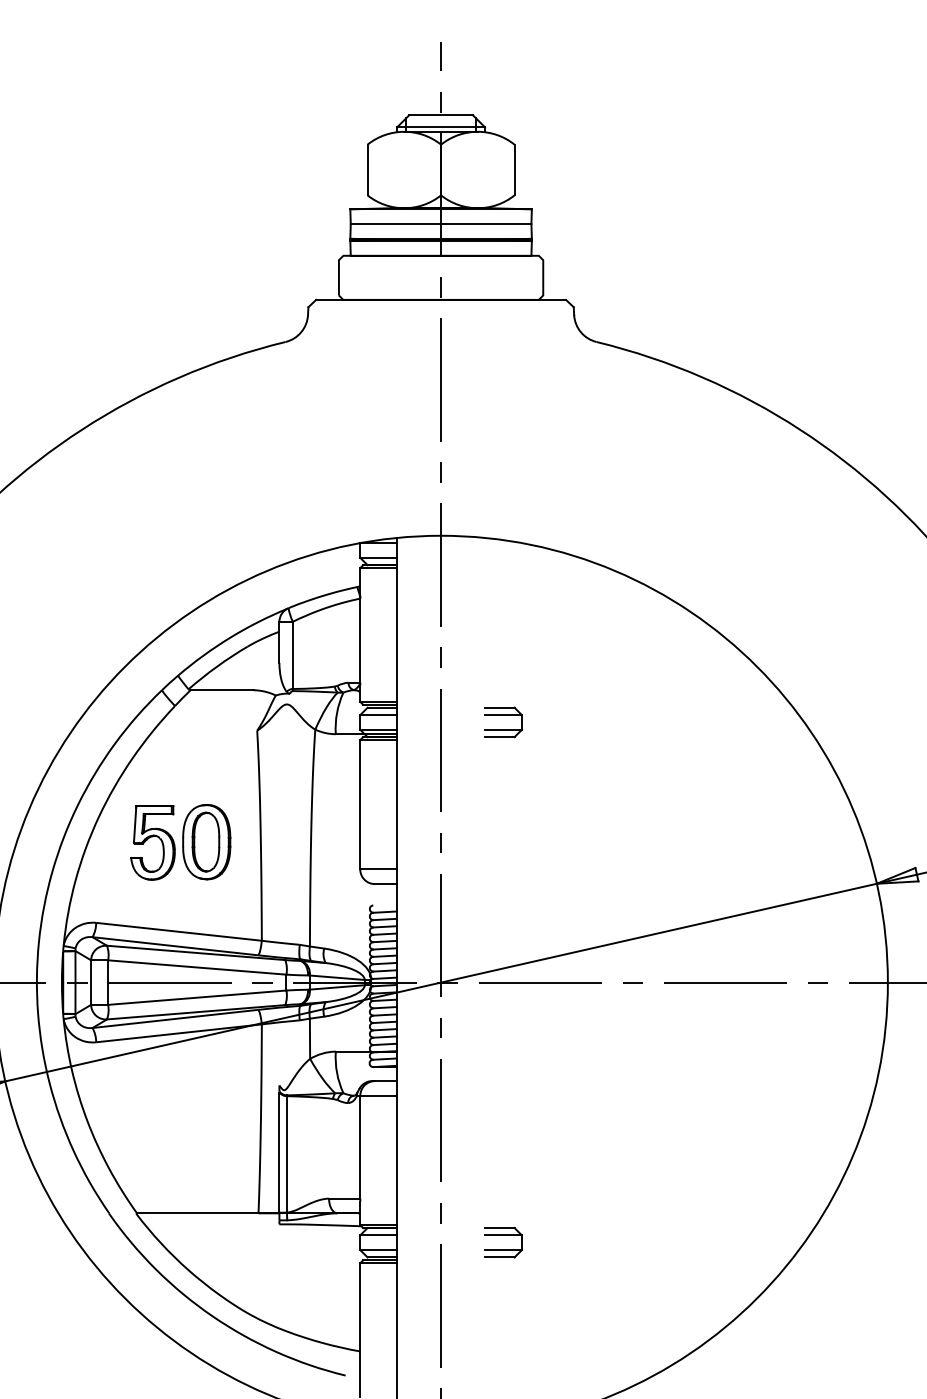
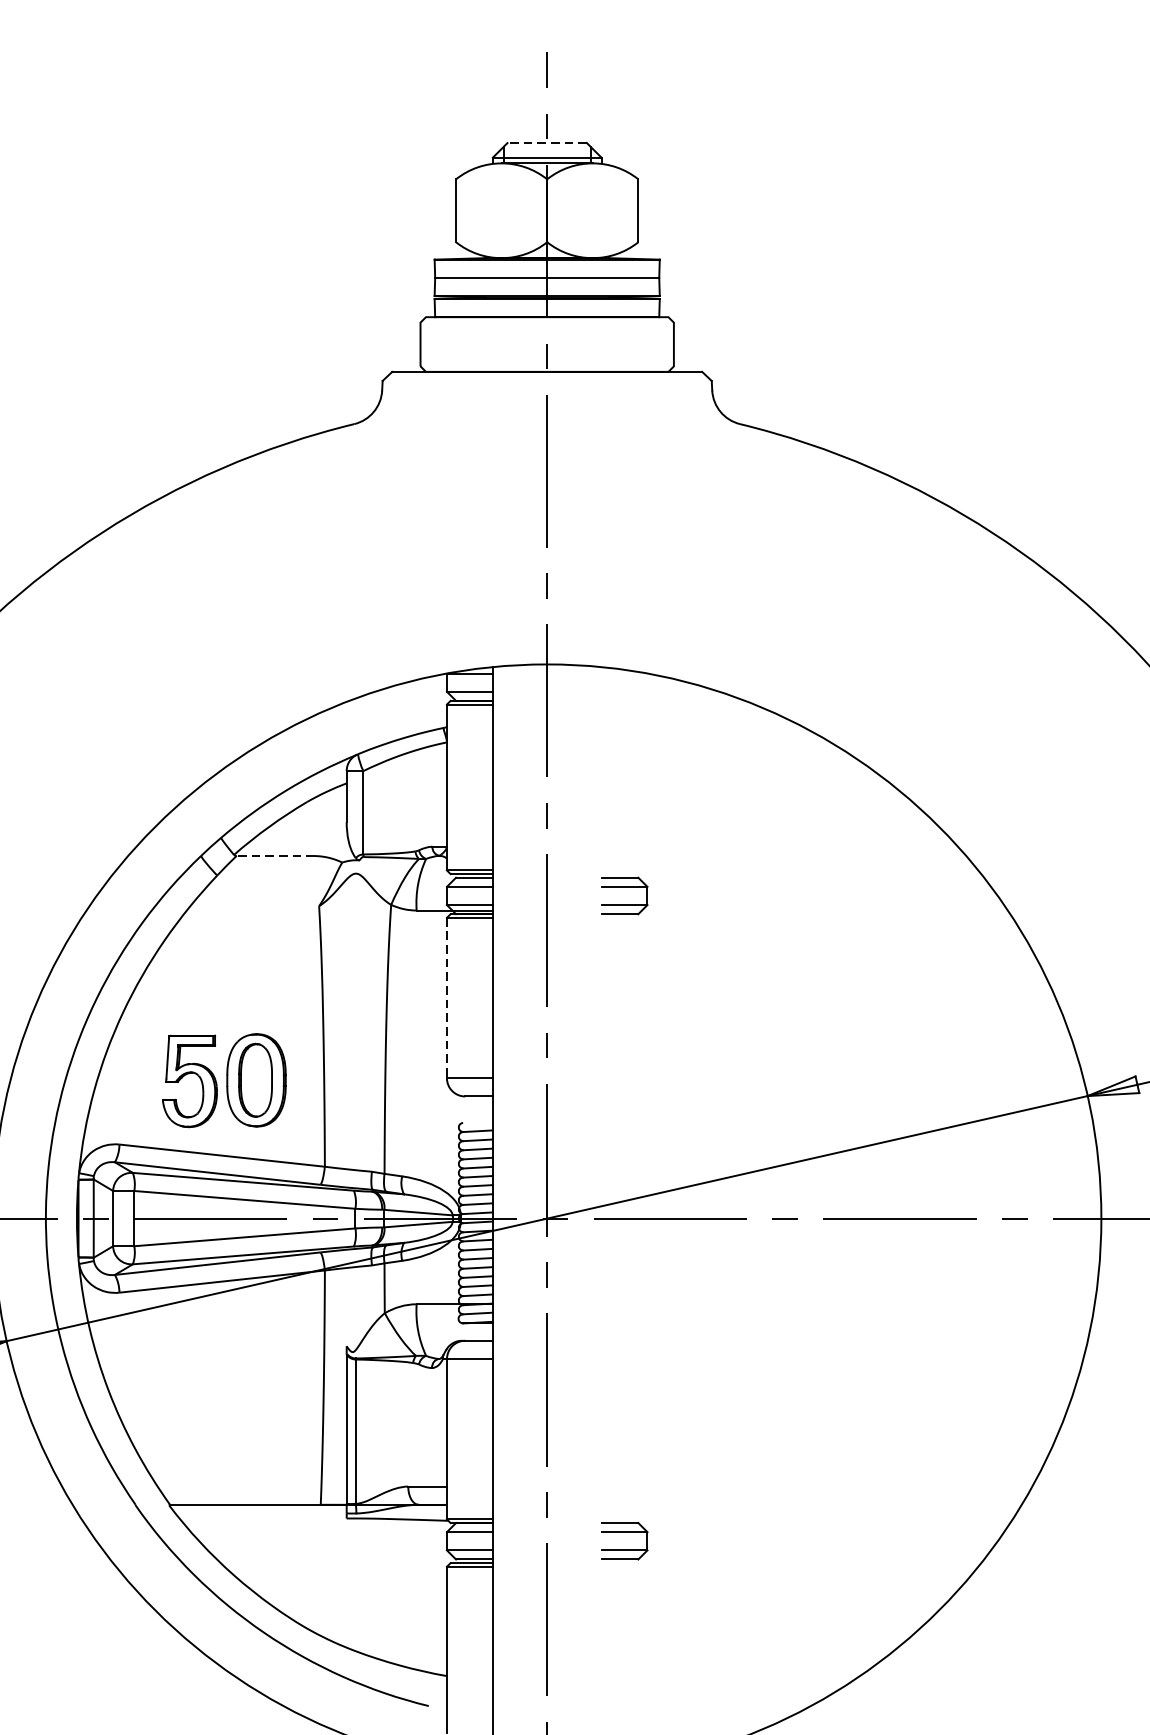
line: (440, 115) -> (546, 143), solid -> dashed
line: (221, 690) -> (274, 856), solid -> dashed
line: (360, 804) -> (447, 997), solid -> dashed
part: (180, 842) -> (223, 1080), moved

